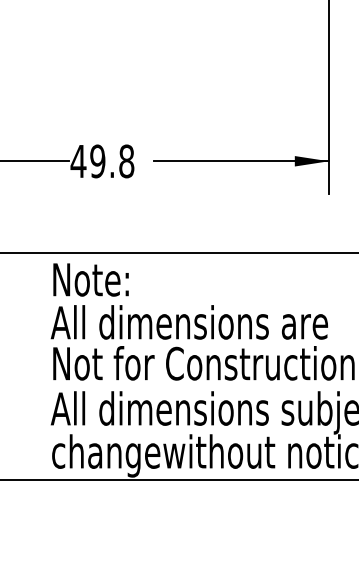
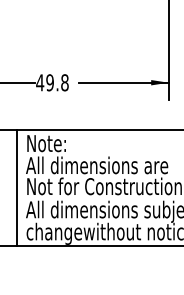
line: (34, 365) -> (17, 187), added

